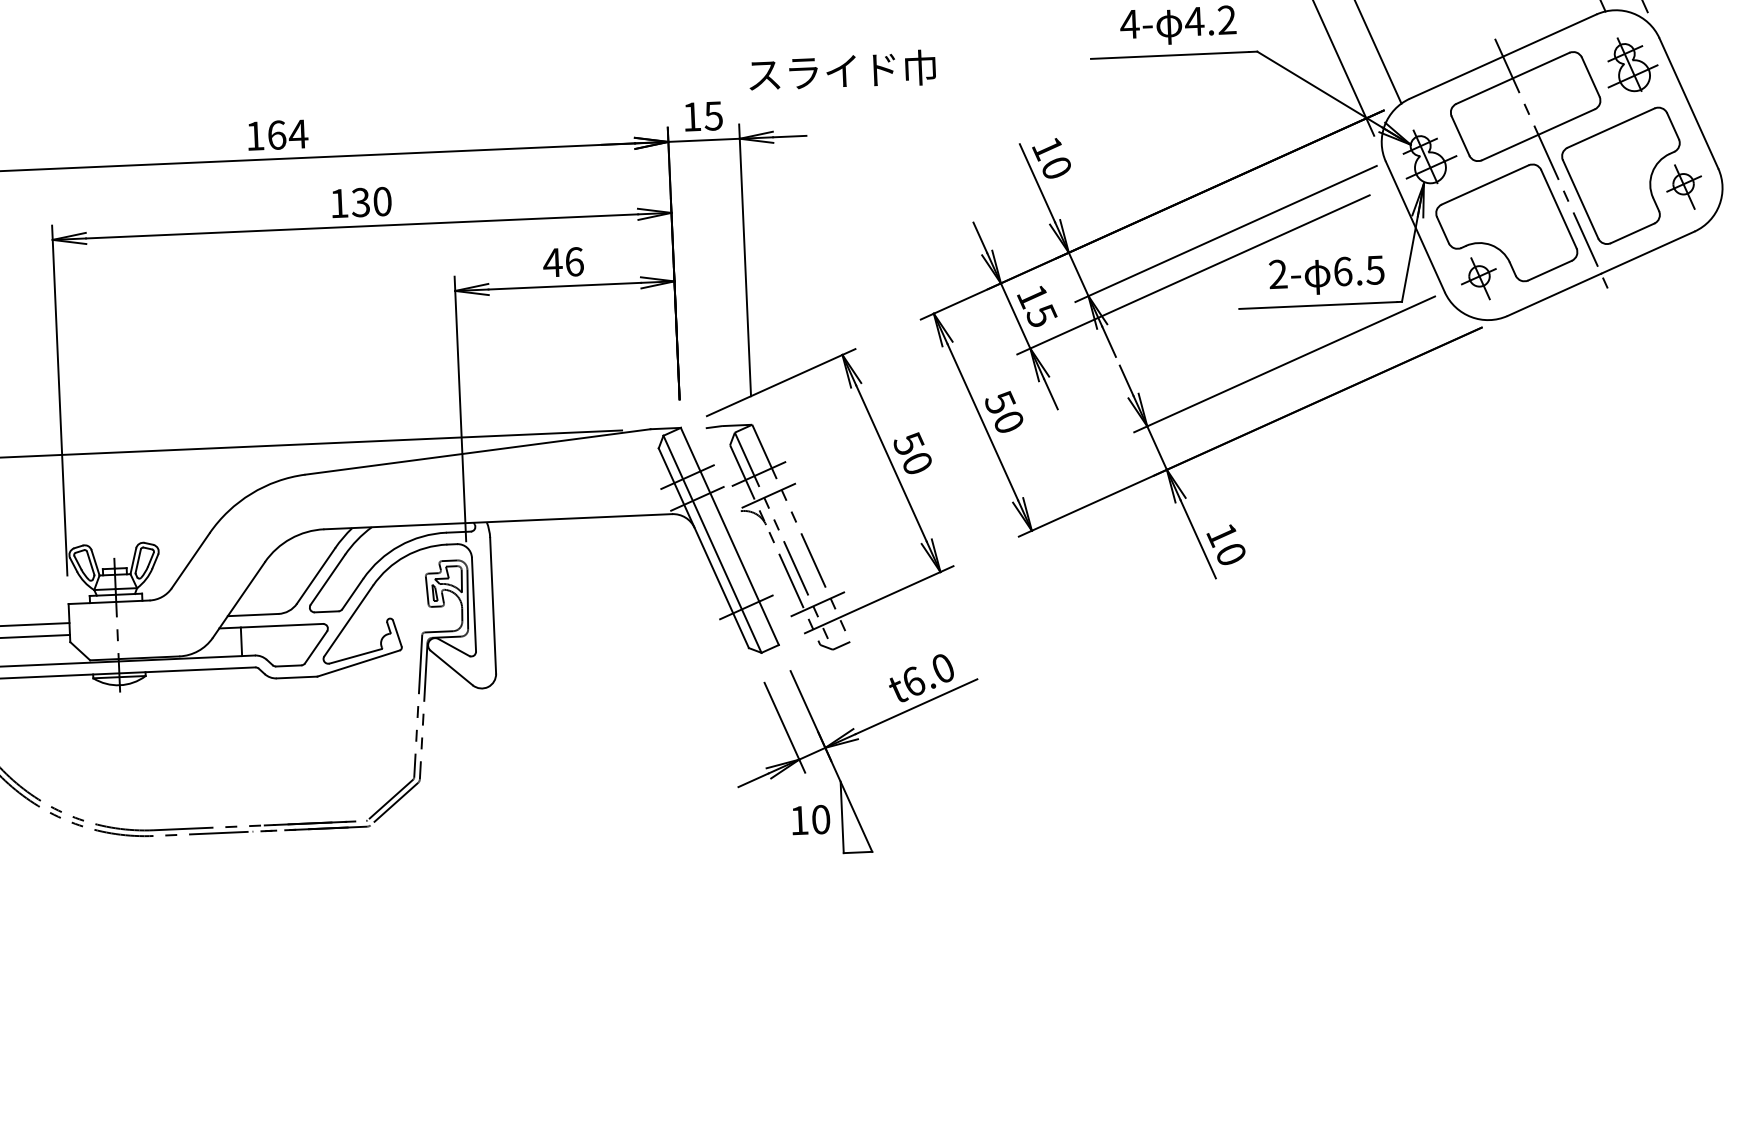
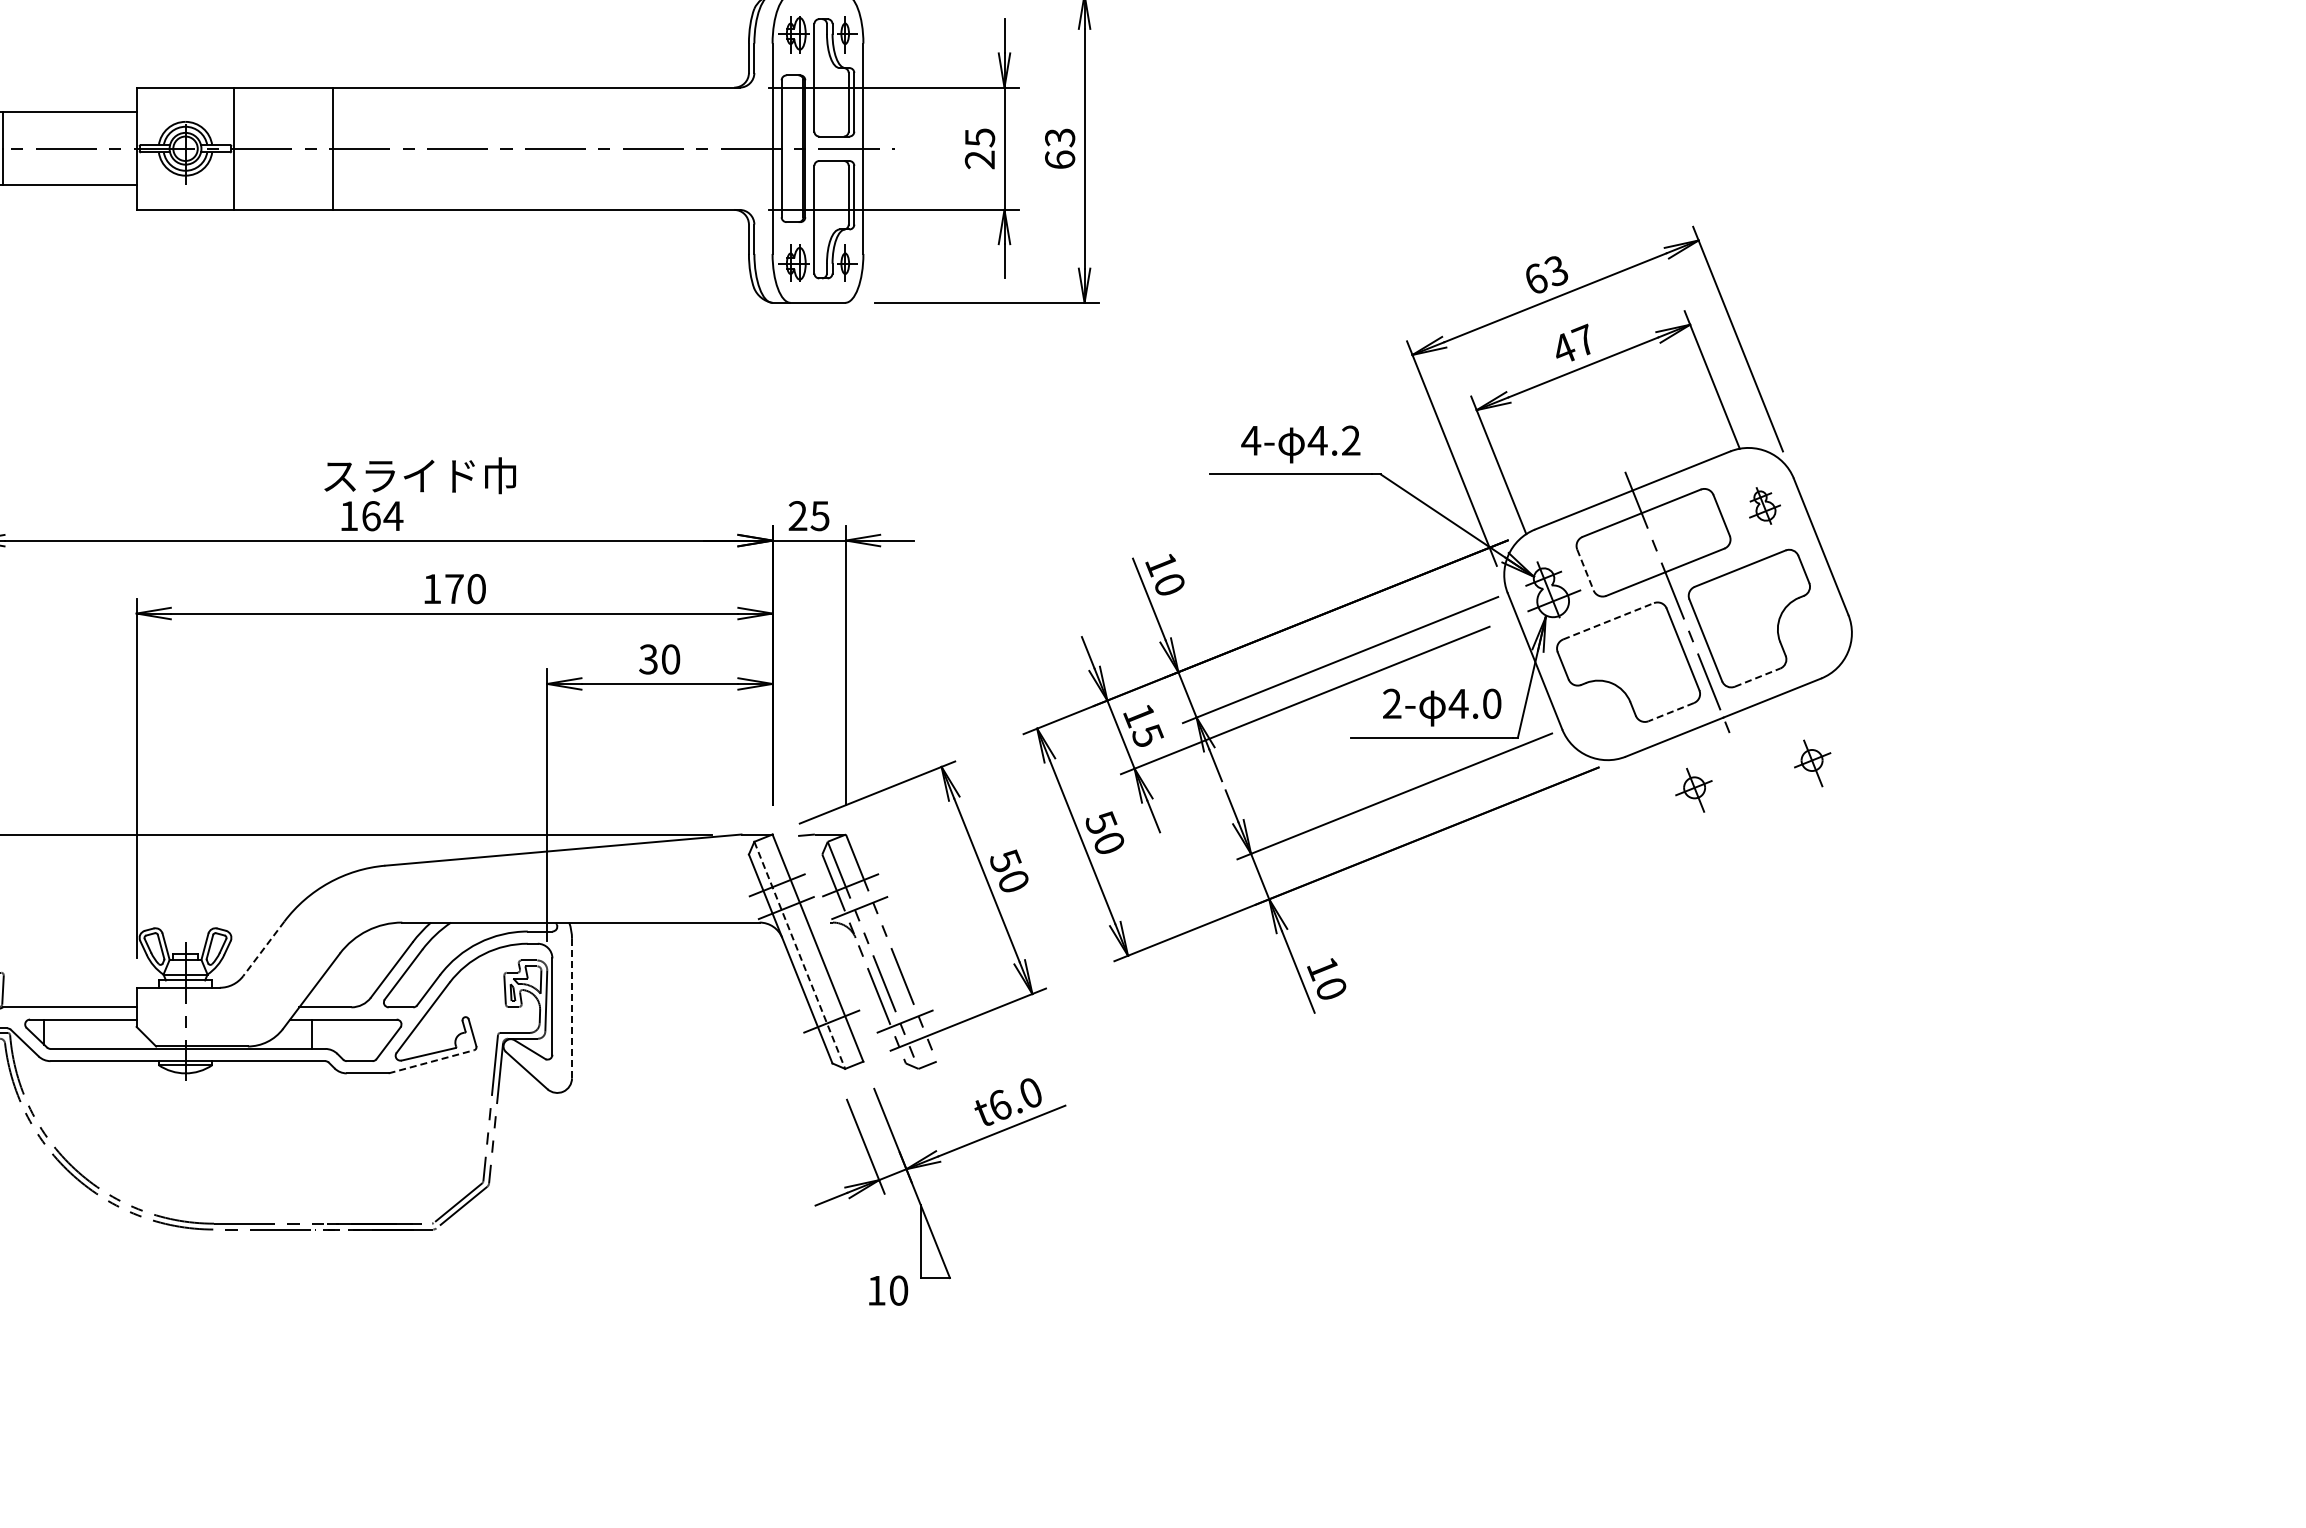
part: (1631, 63) -> (1764, 503), size x0.6
text: (841, 70) -> (419, 475), moved
text: (691, 116) -> (797, 515), 15 -> 25
line: (1460, 136) -> (1585, 570), solid -> dashed
line: (1485, 185) -> (1608, 621), solid -> dashed
part: (1684, 187) -> (1812, 763), moved
text: (360, 203) -> (453, 589), 130 -> 170
line: (1633, 233) -> (1758, 677), solid -> dashed
text: (563, 262) -> (659, 659), 46 -> 30
text: (1358, 270) -> (1474, 703), 6.5 -> 4.0
line: (1549, 271) -> (1670, 712), solid -> dashed
part: (1478, 278) -> (1693, 789), moved
line: (712, 544) -> (799, 955), solid -> dashed
line: (190, 561) -> (263, 949), solid -> dashed
line: (493, 605) -> (572, 1008), solid -> dashed
line: (358, 663) -> (431, 1061), solid -> dashed
text: (811, 819) -> (888, 1290), moved

